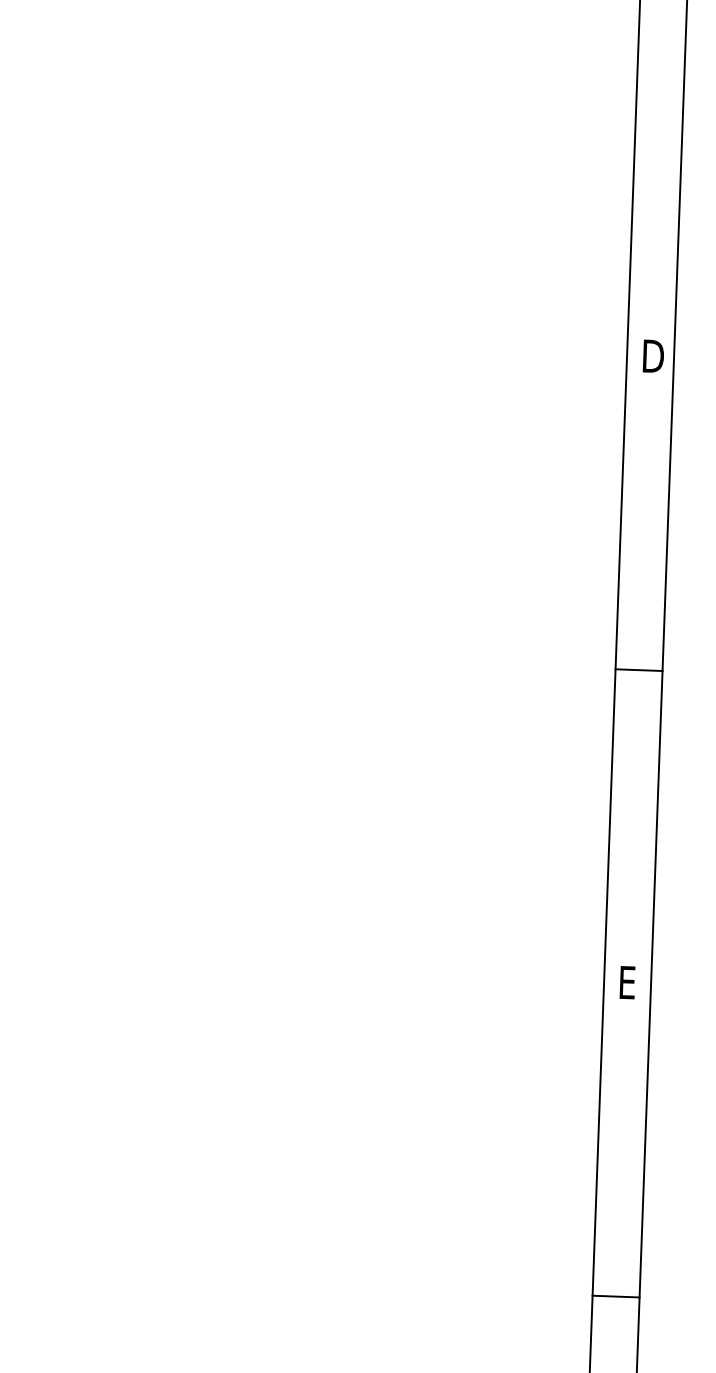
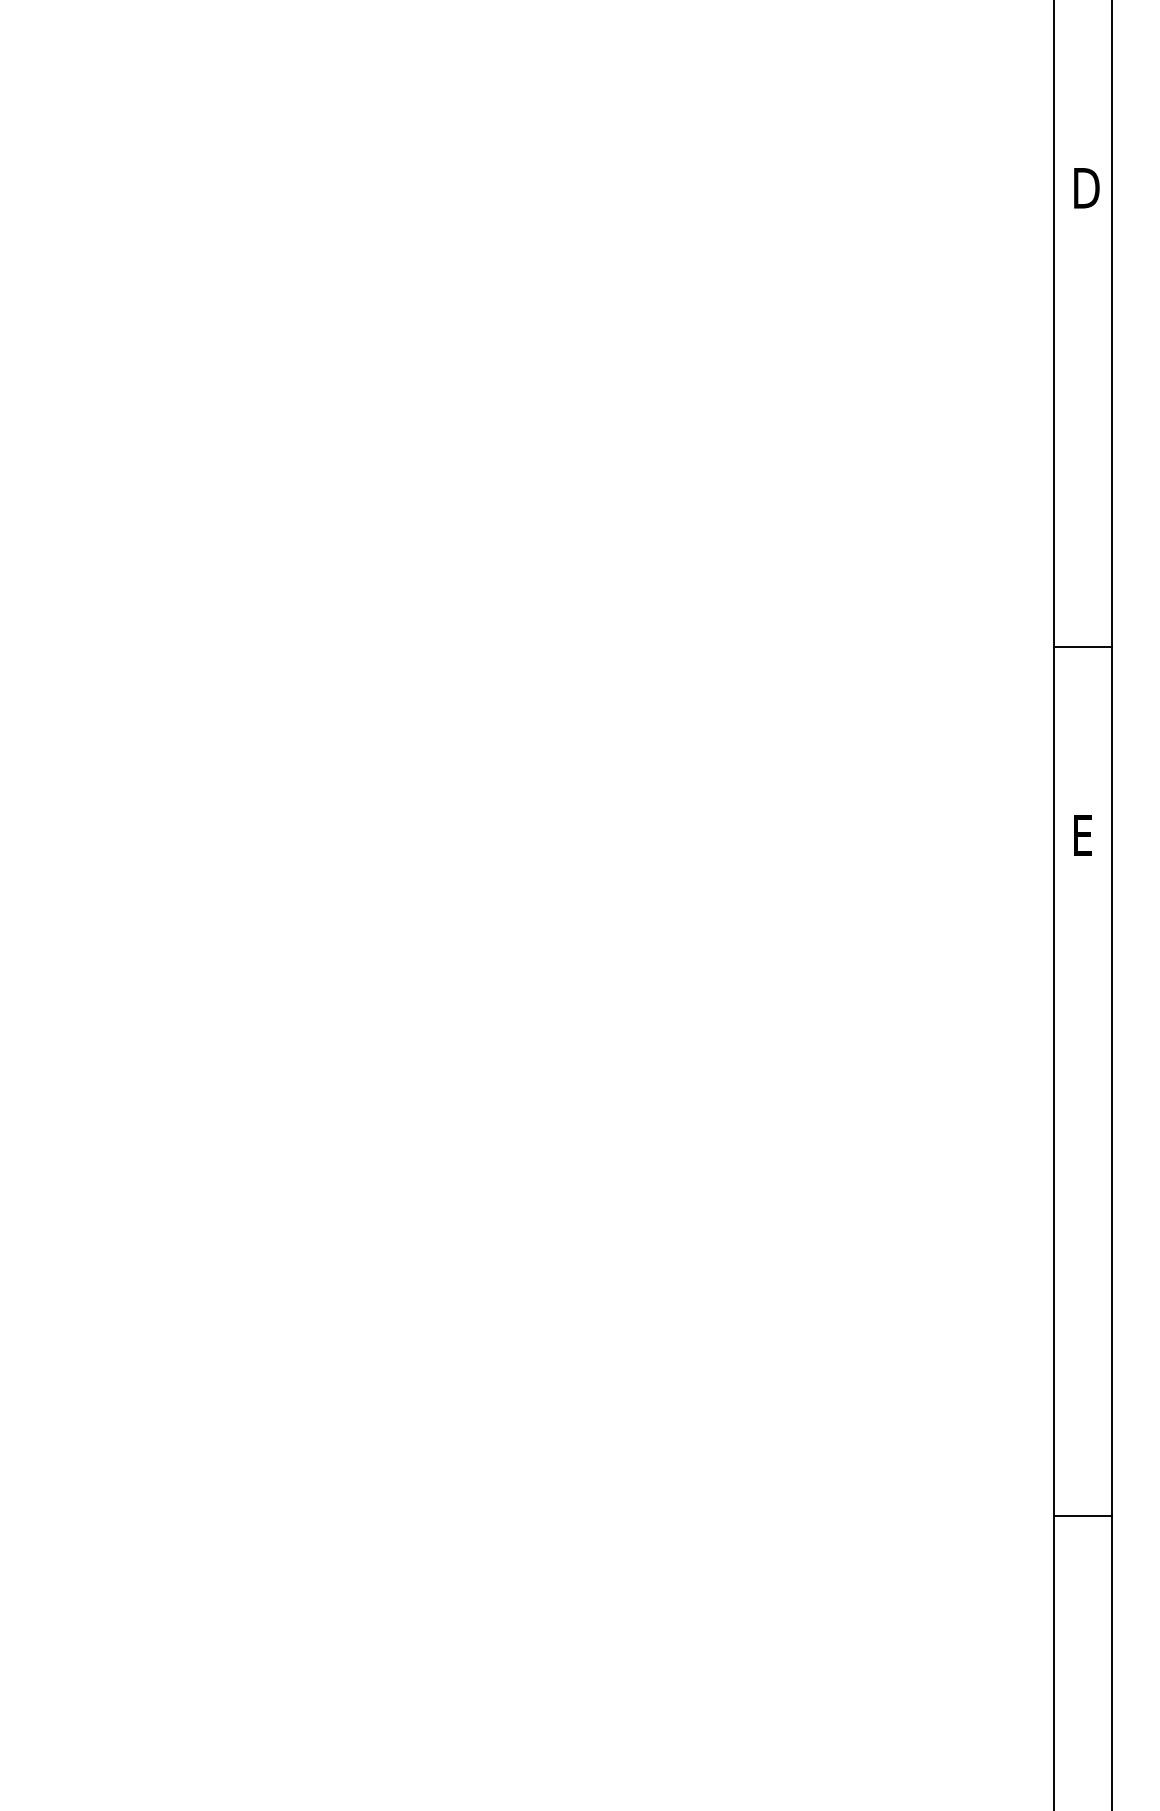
text: (653, 356) -> (1086, 188), moved
line: (639, 670) -> (1083, 647), moved
text: (627, 982) -> (1082, 835), moved
line: (616, 1296) -> (1083, 1515), moved

